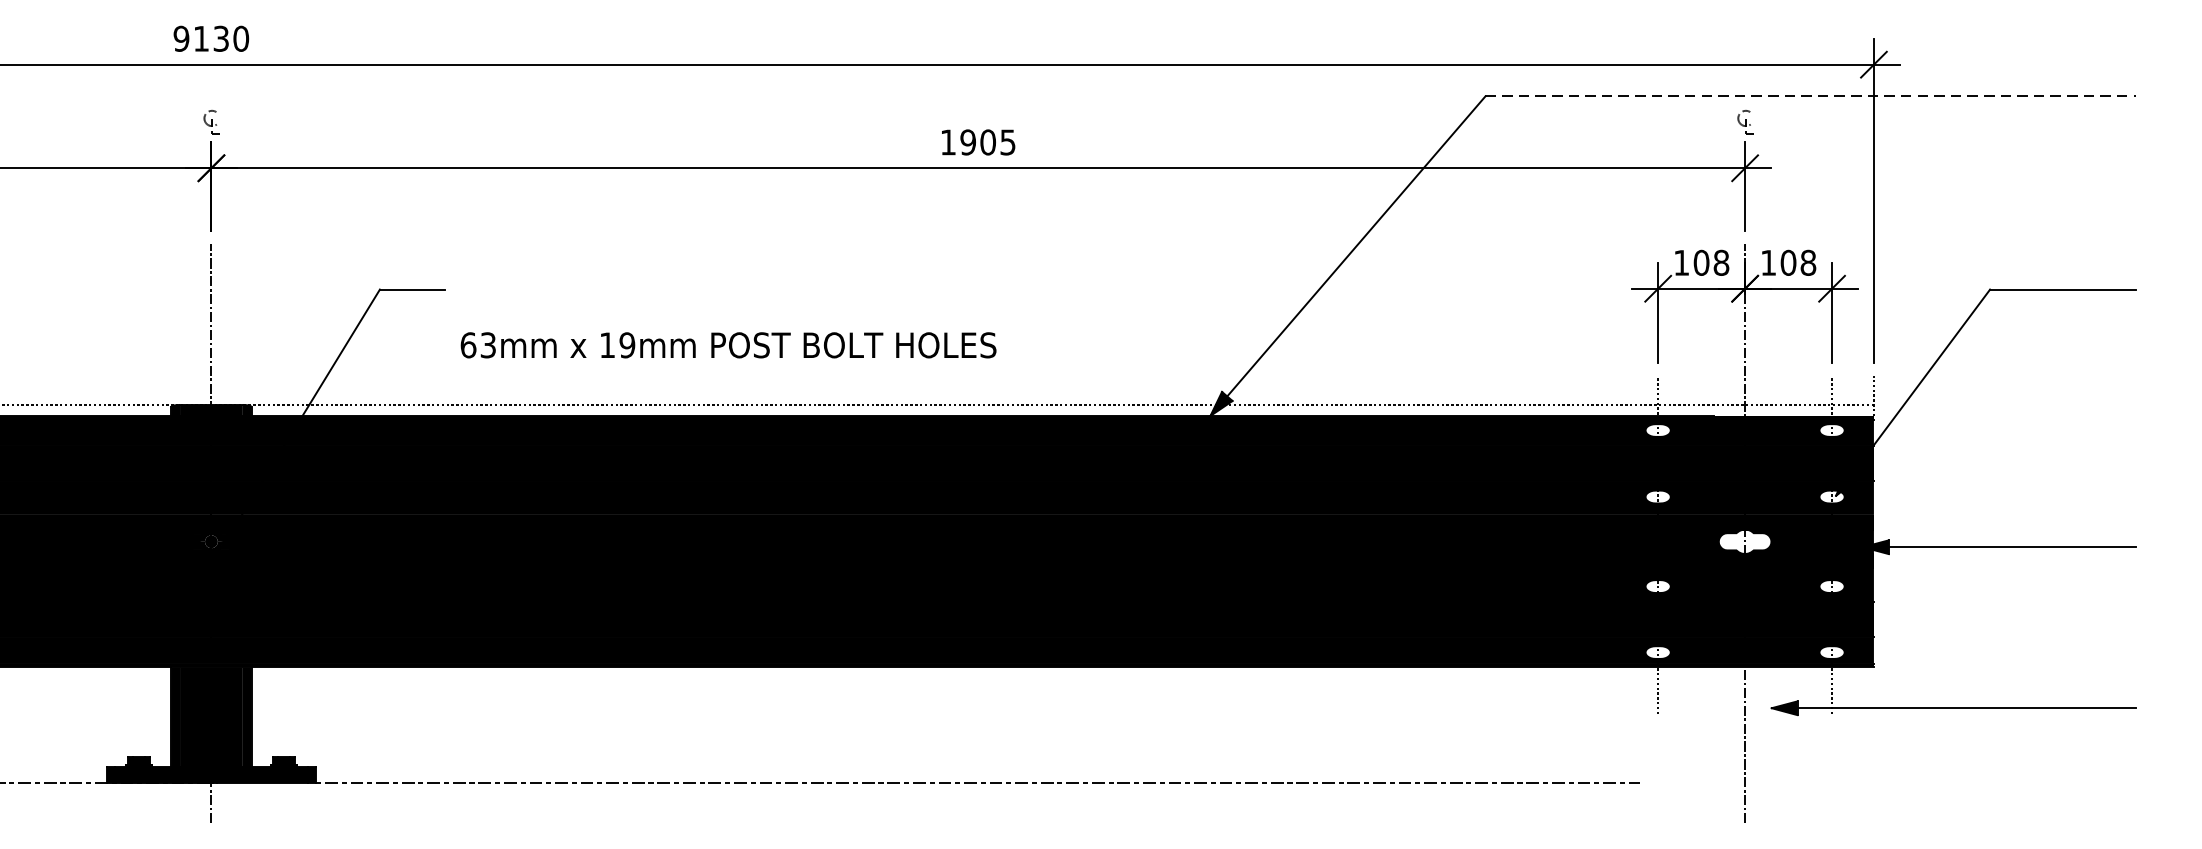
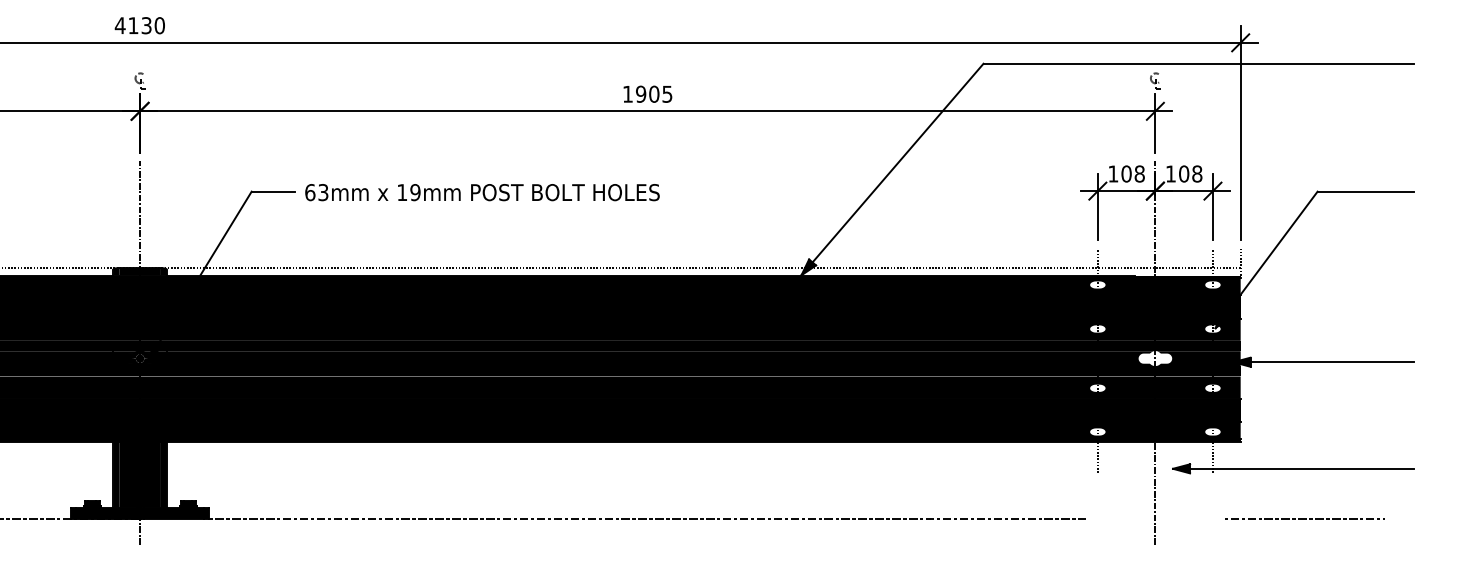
text: (180, 38) -> (119, 25), 9130 -> 4130
line: (1811, 95) -> (1199, 63), dashed -> solid
text: (728, 345) -> (482, 192), moved
line: (1970, 783) -> (1304, 518), added

